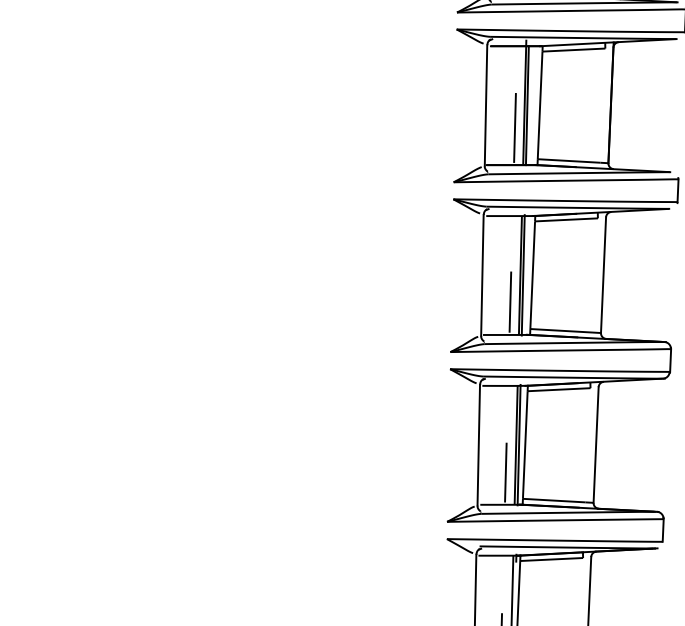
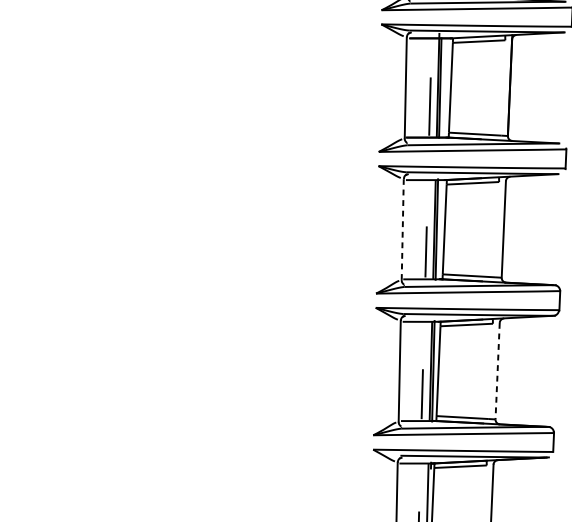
line: (482, 274) -> (402, 228), solid -> dashed
line: (596, 445) -> (497, 371), solid -> dashed

